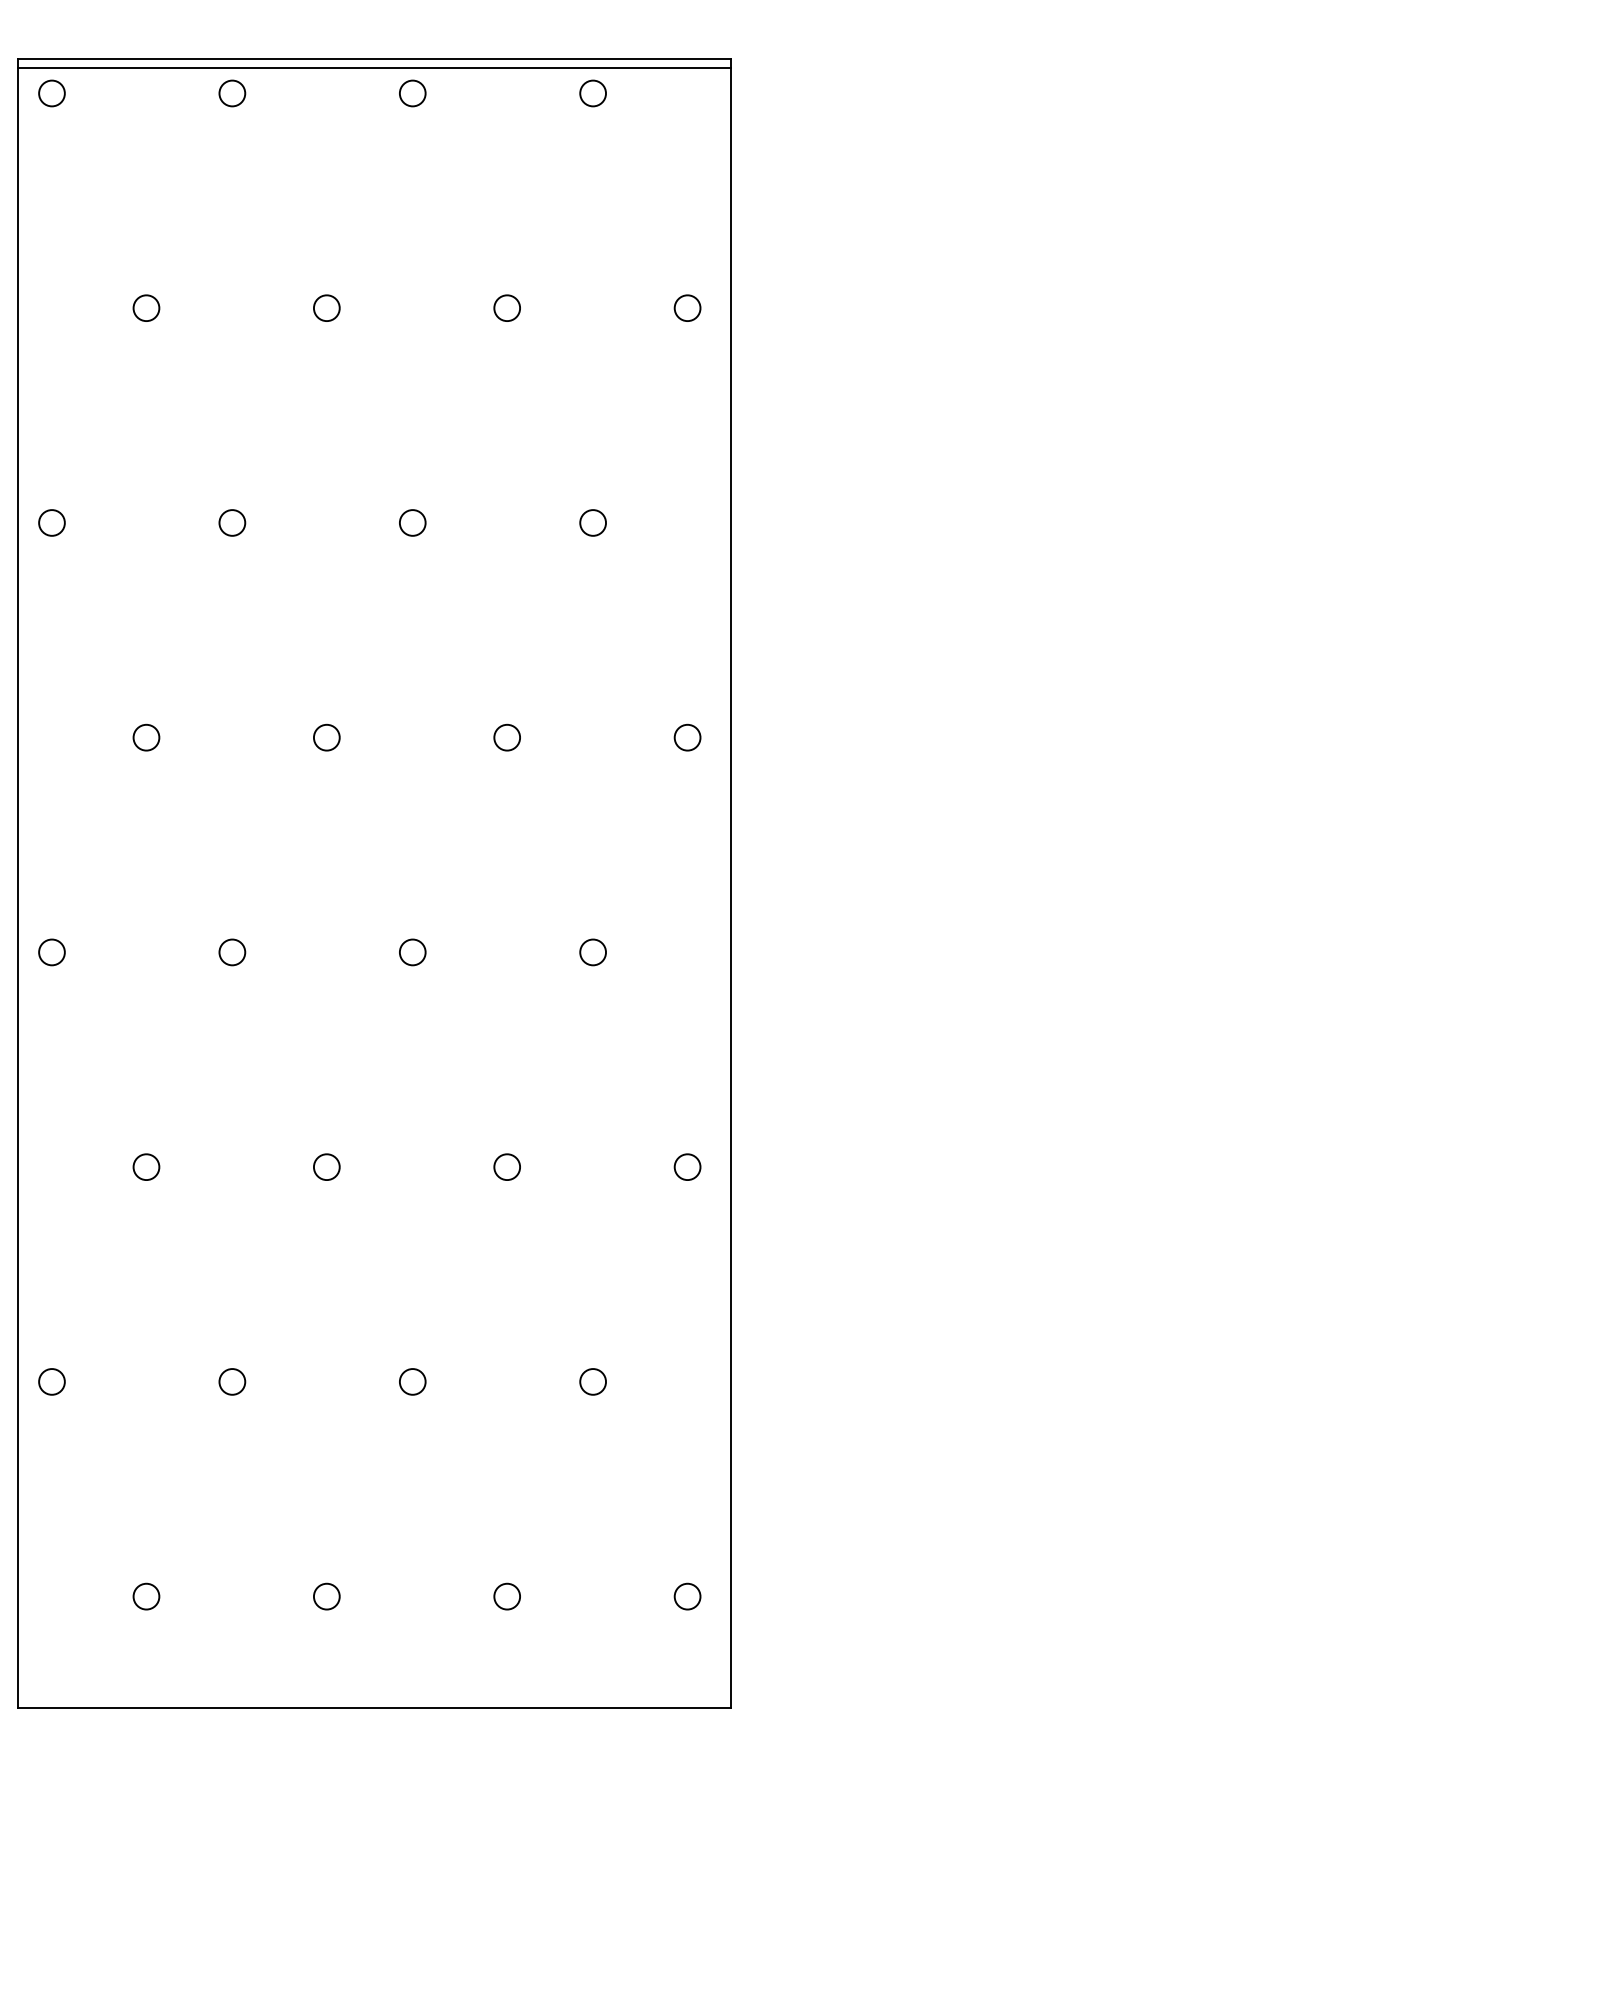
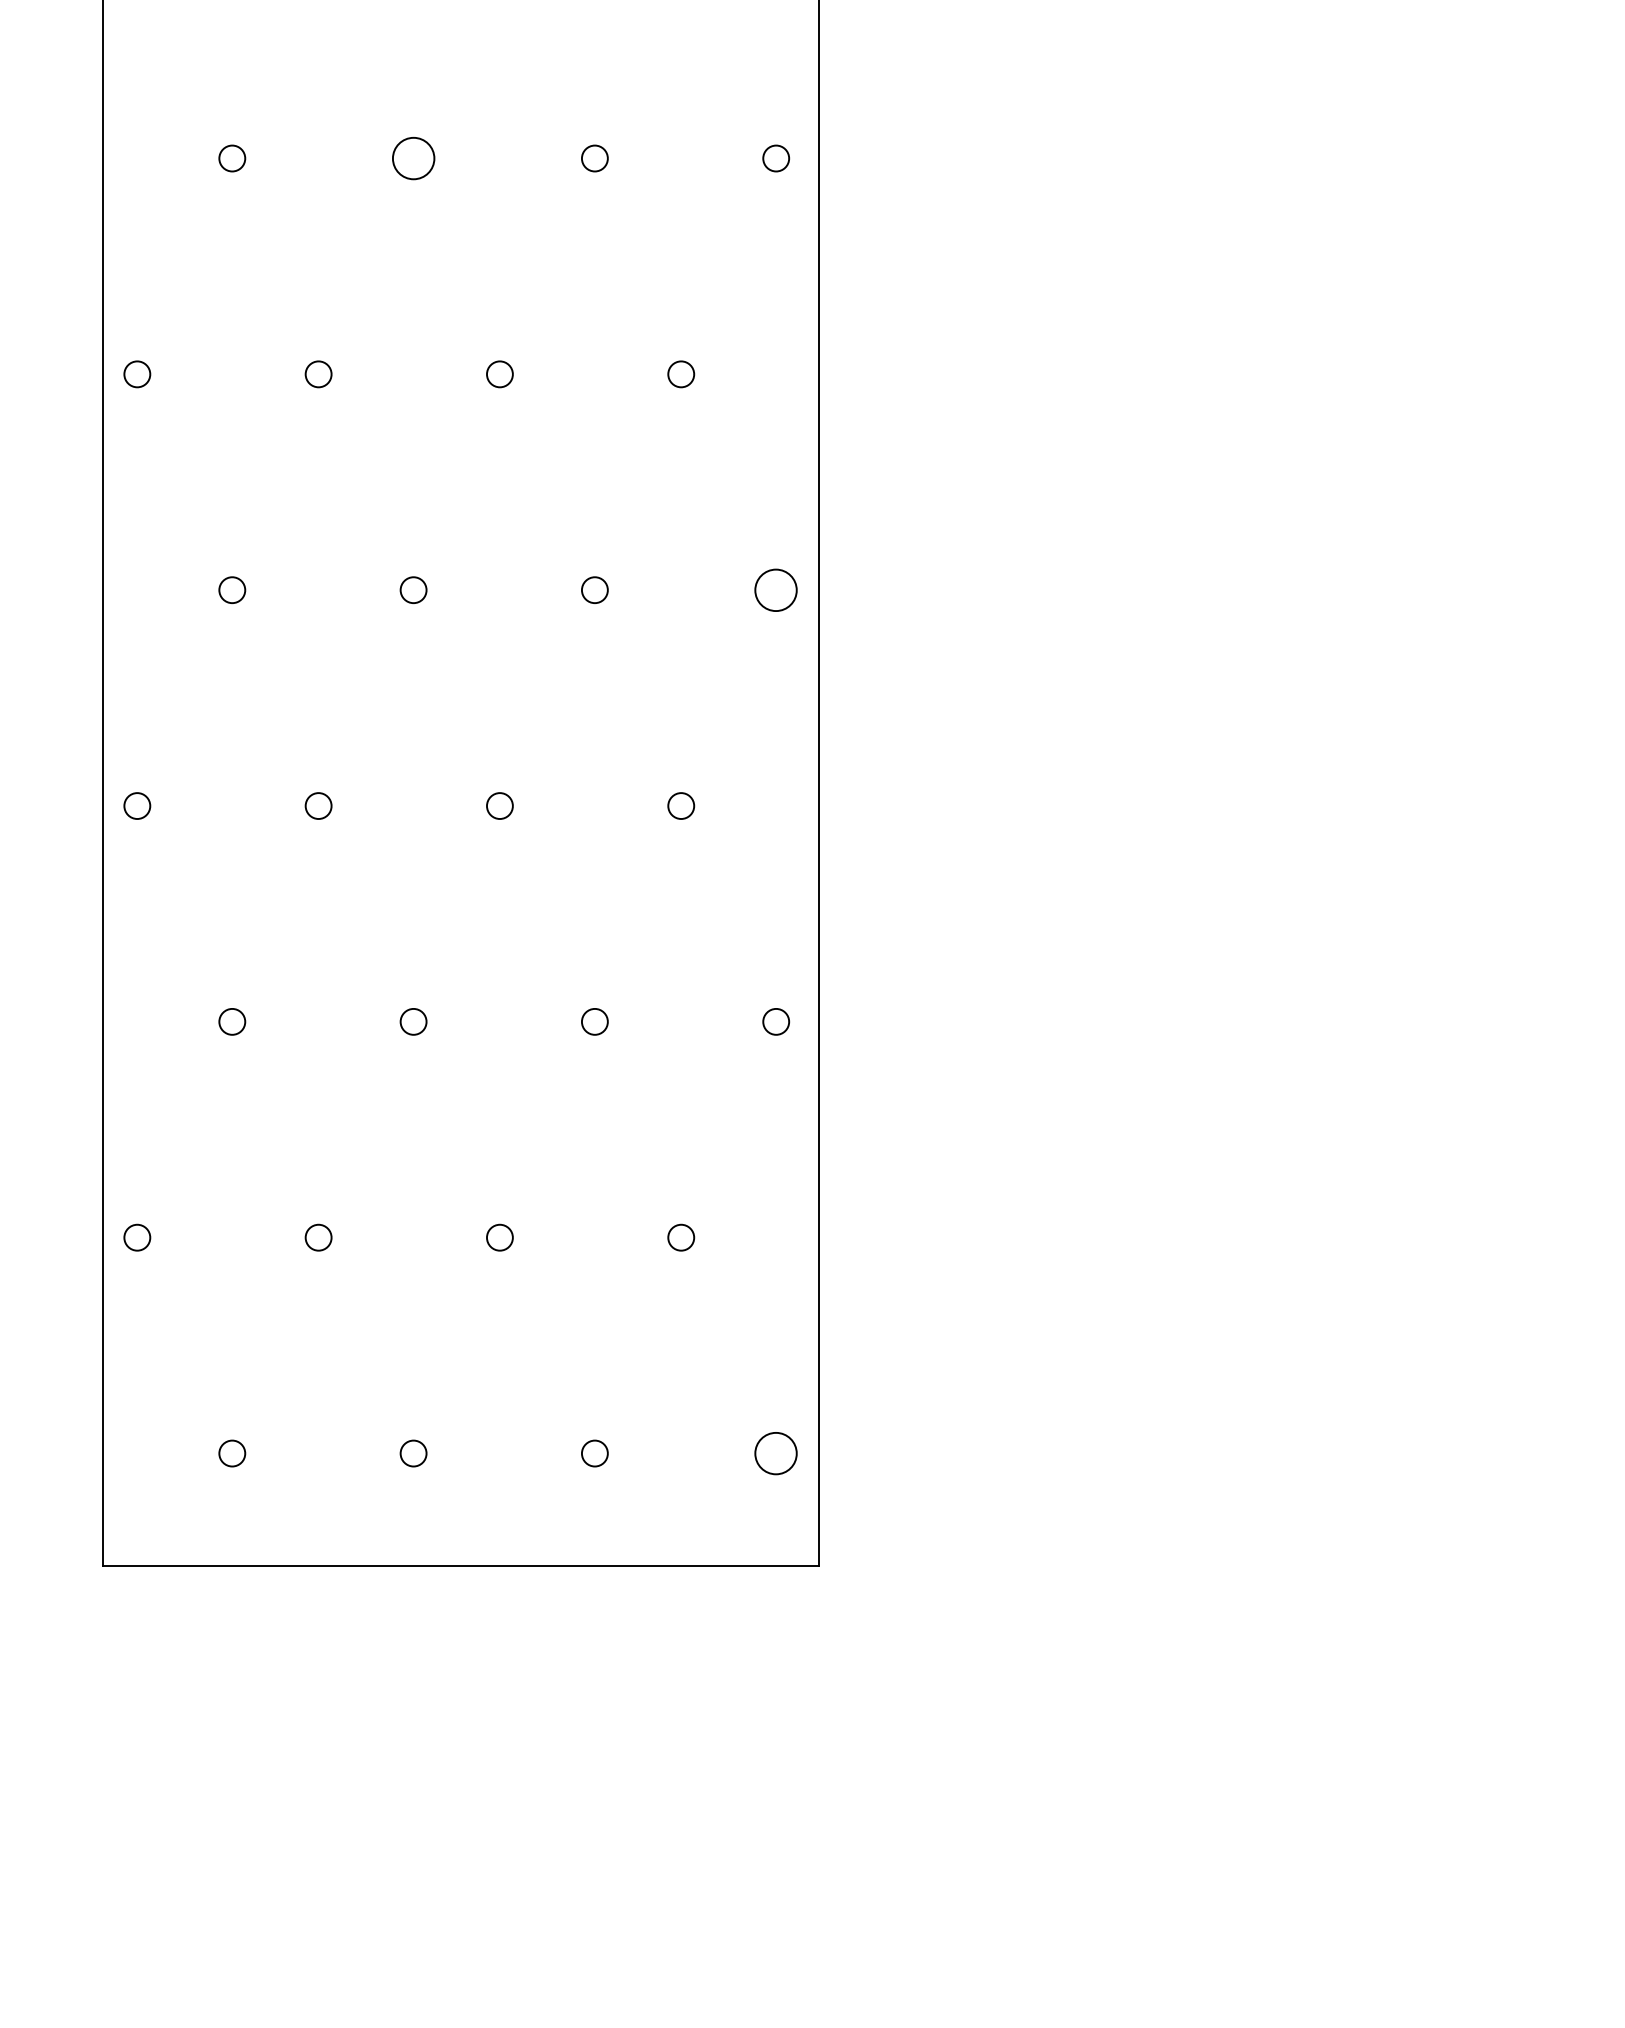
circle: (326, 308) -> (413, 158), size x1.6
circle: (687, 737) -> (776, 589), size x1.6
circle: (687, 1596) -> (776, 1453), size x1.6

